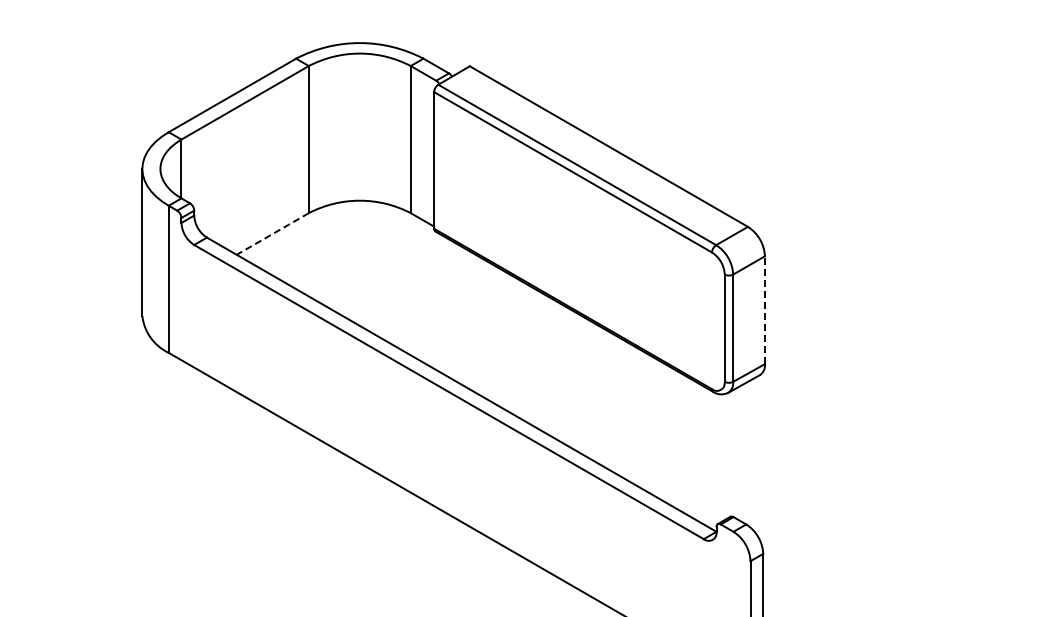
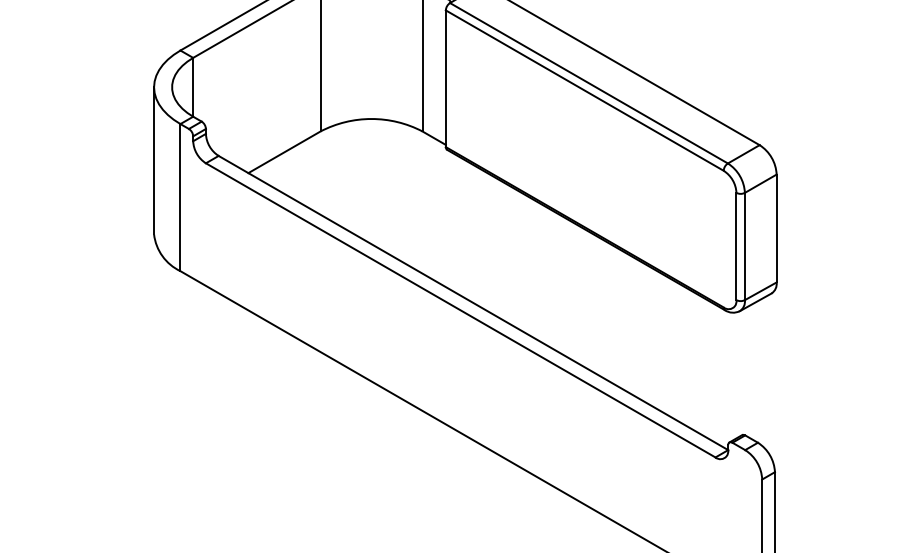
line: (272, 233) -> (284, 151), dashed -> solid
line: (764, 310) -> (776, 228), dashed -> solid

